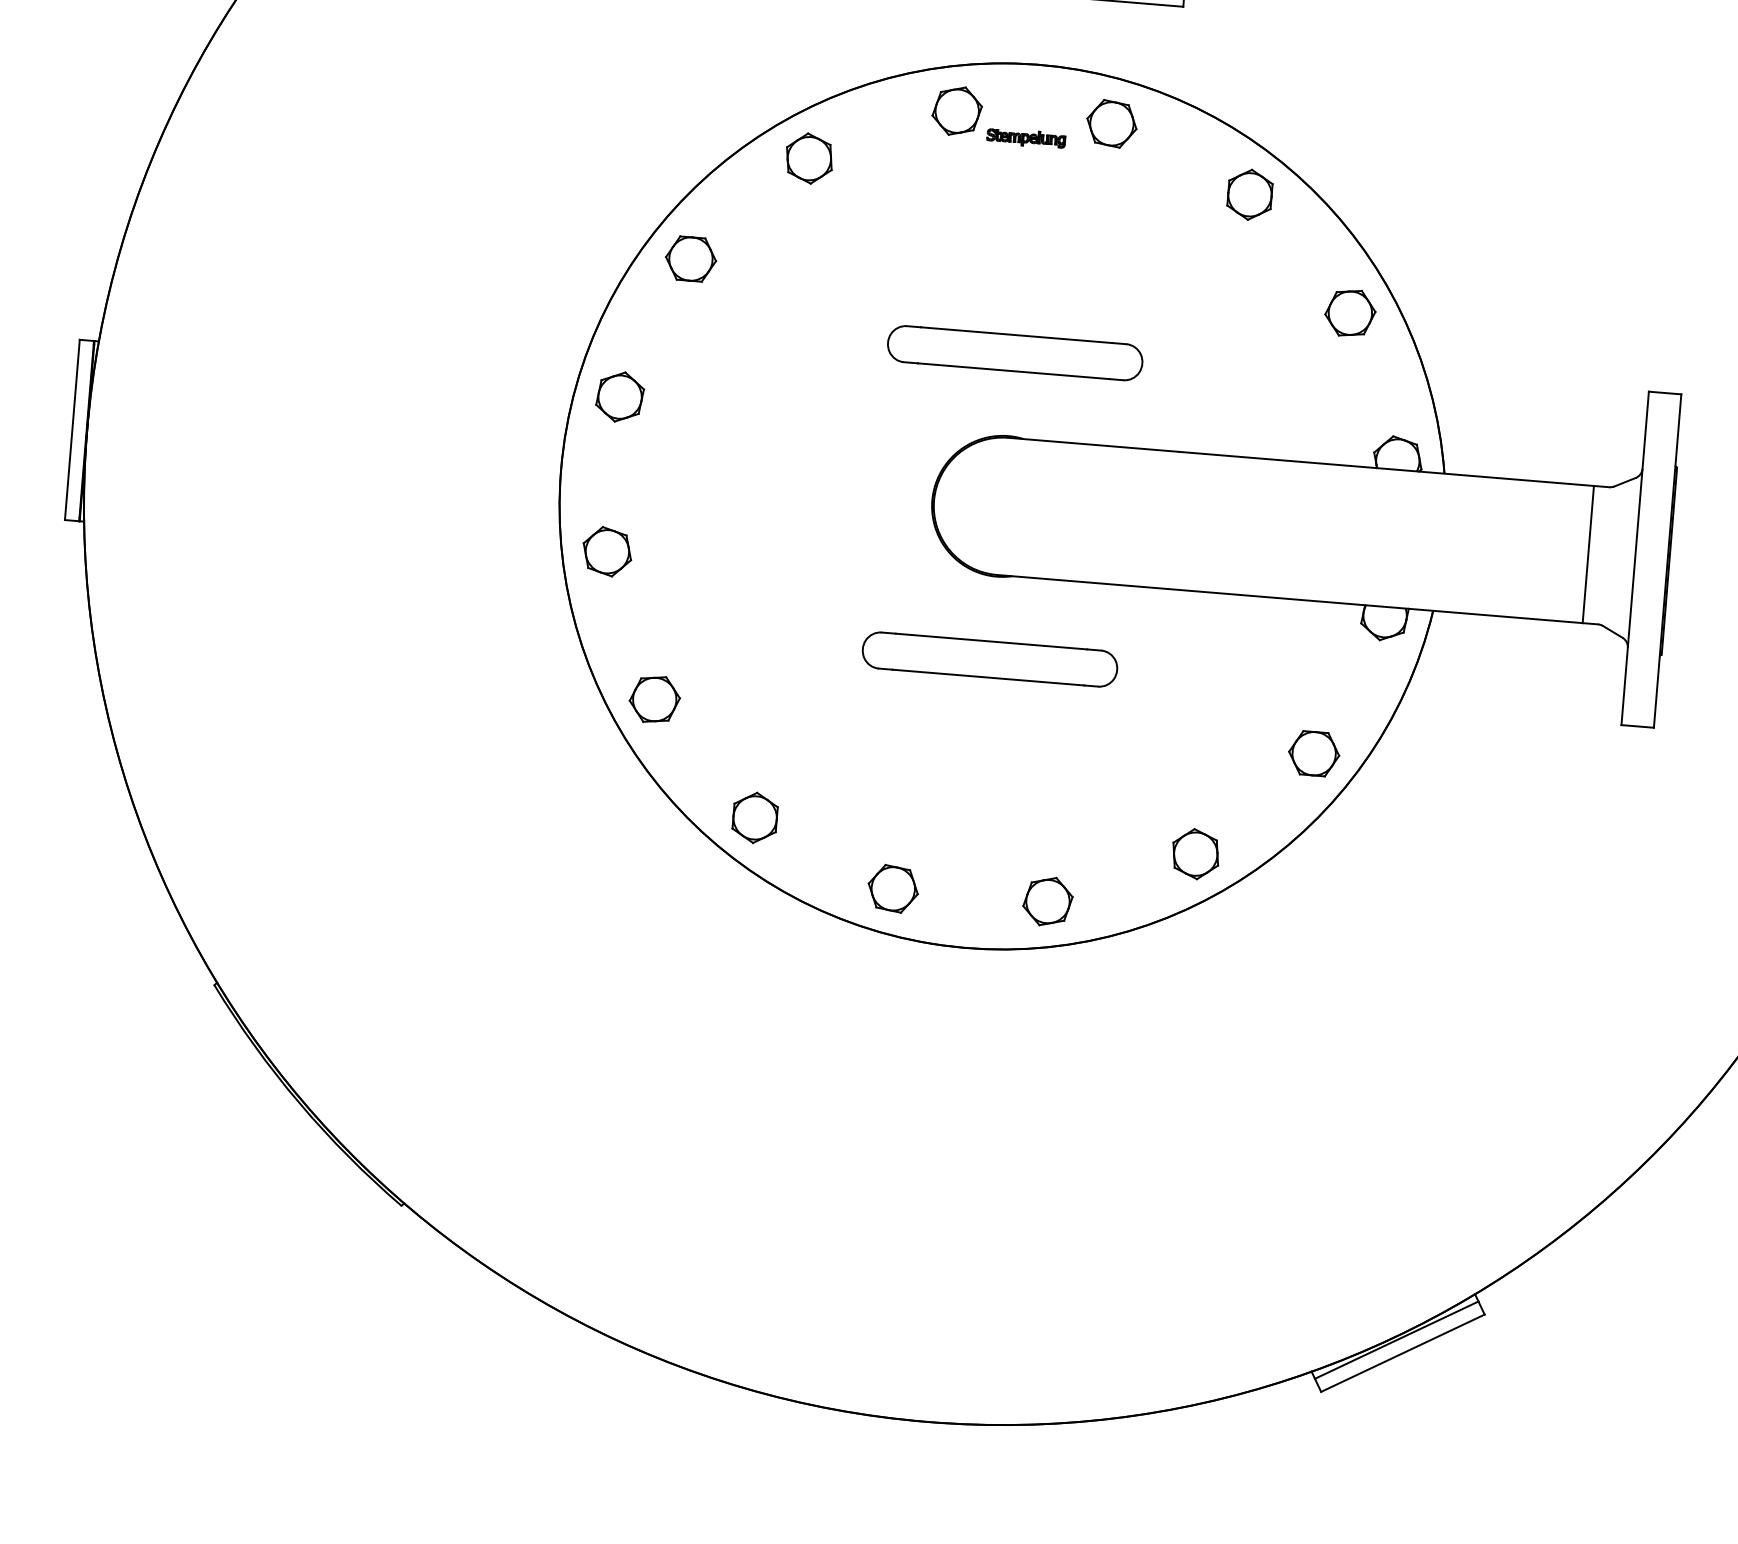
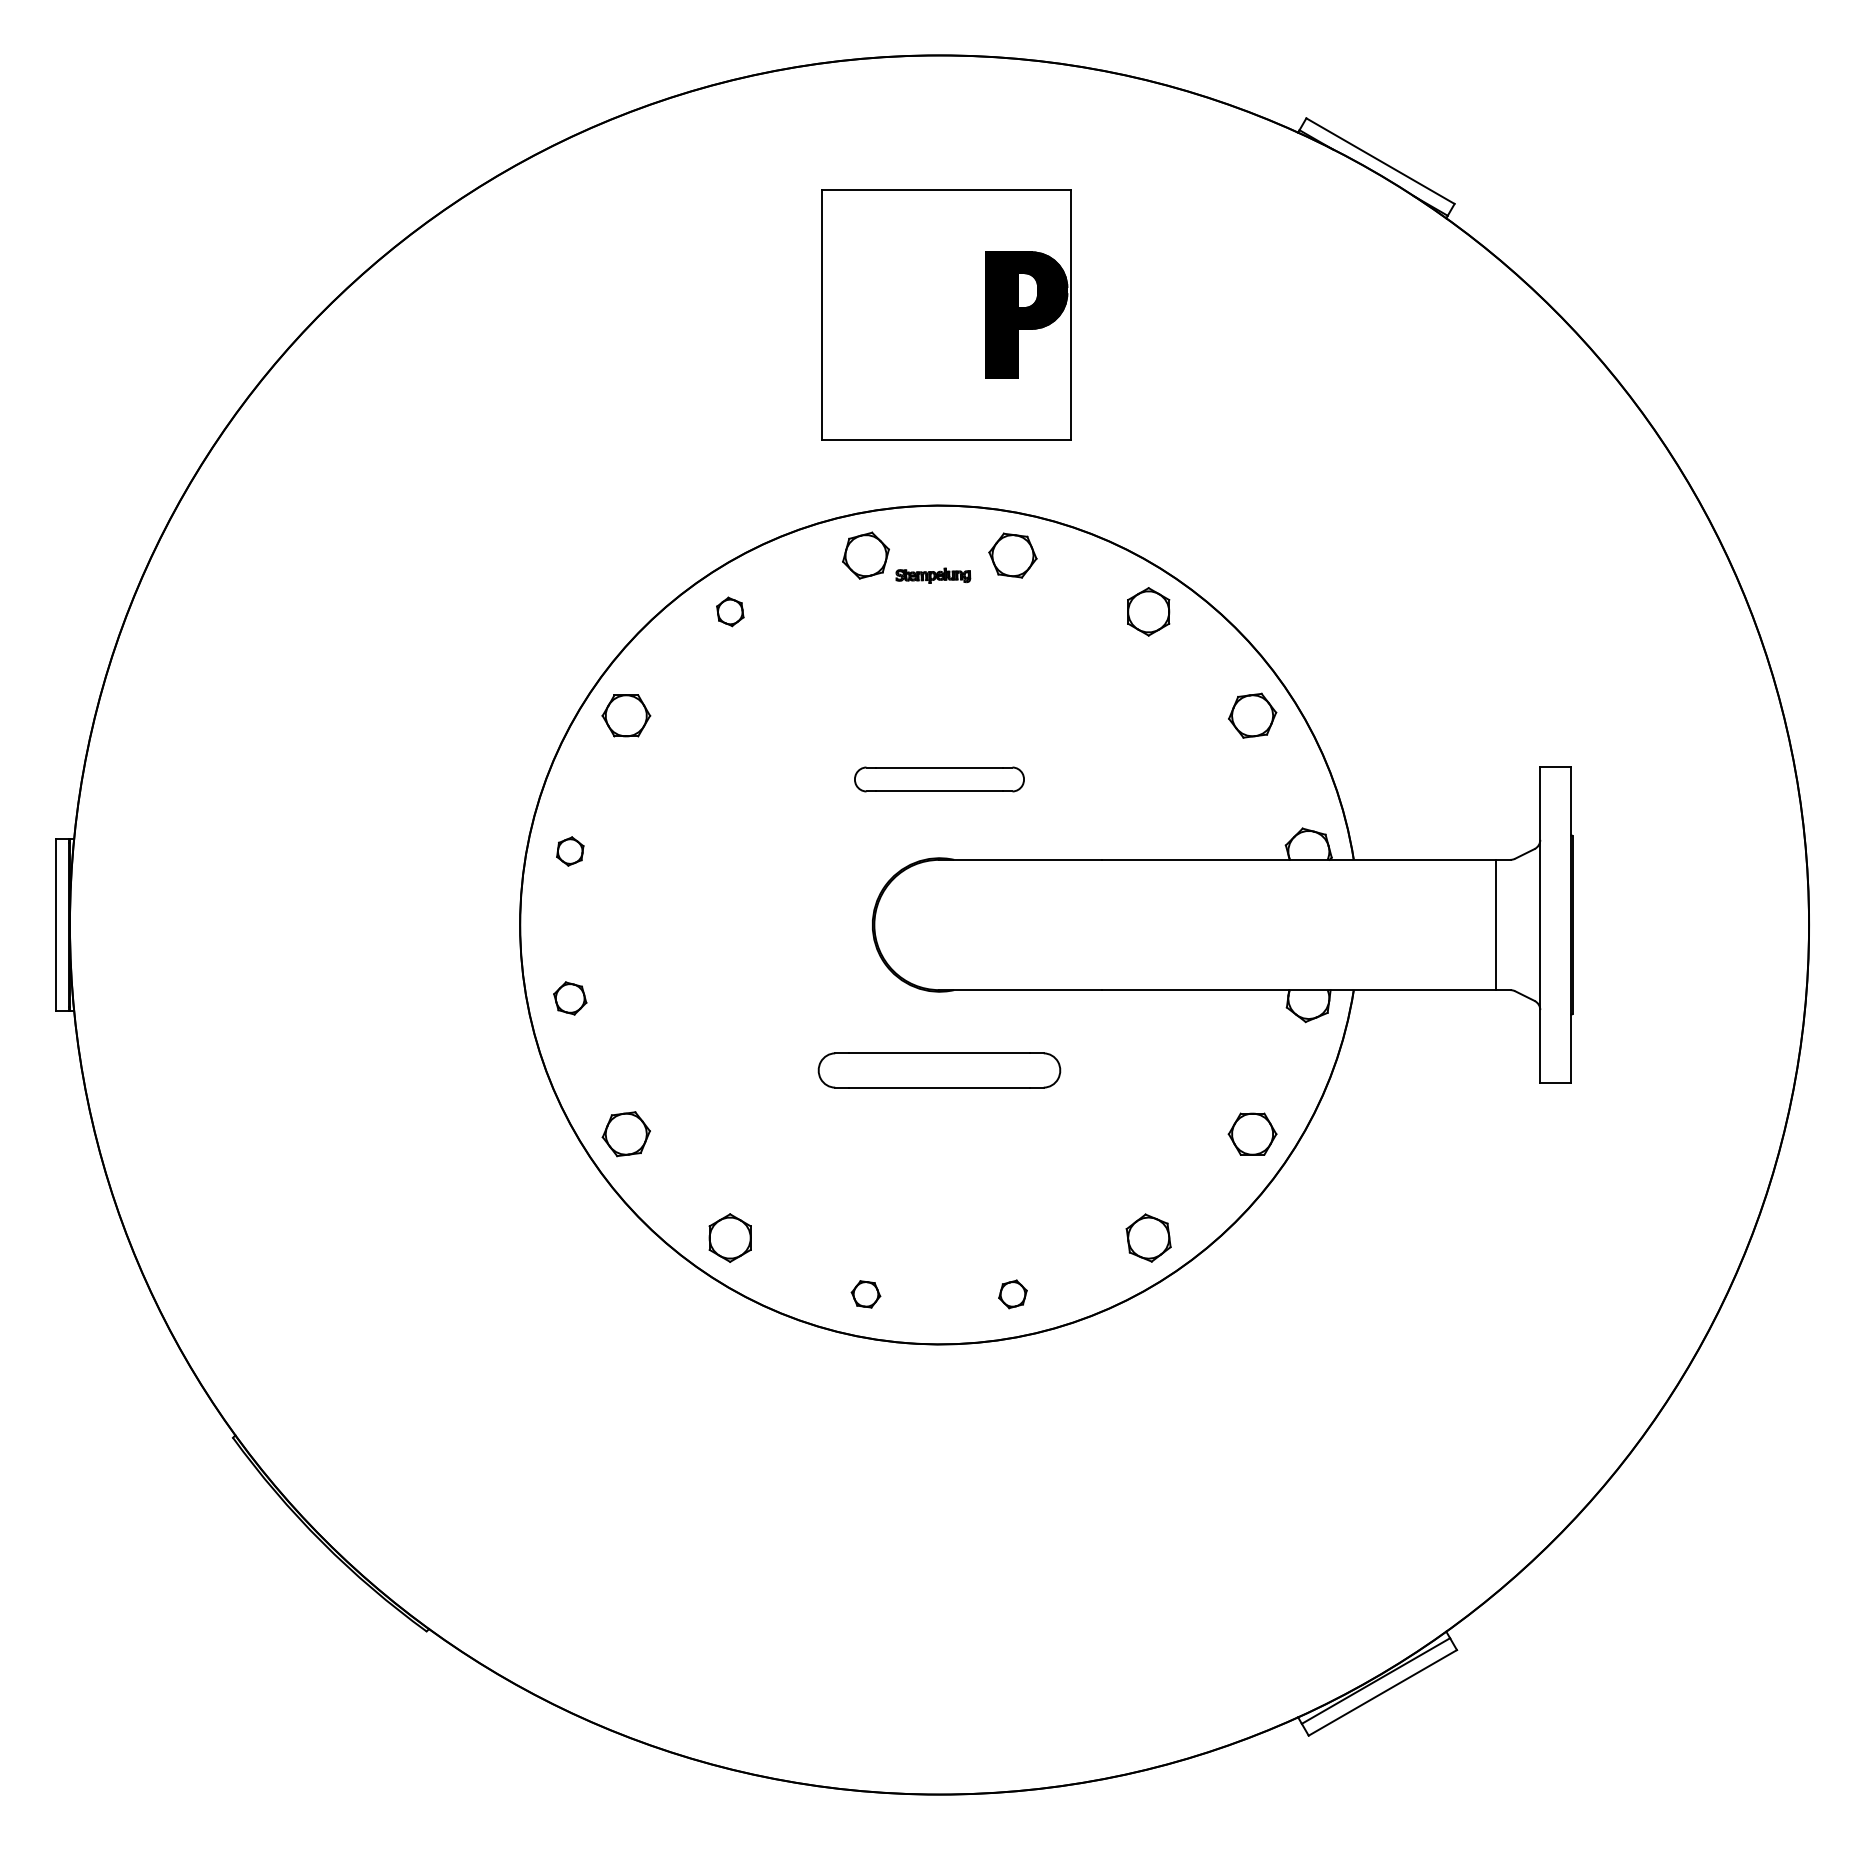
part: (809, 158) -> (730, 611), size x0.6
part: (1015, 353) -> (939, 779), size x0.7
part: (620, 397) -> (570, 851), size x0.6
part: (607, 551) -> (570, 998), size x0.7
part: (892, 889) -> (865, 1294), size x0.6
part: (1047, 901) -> (1012, 1294), size x0.6

